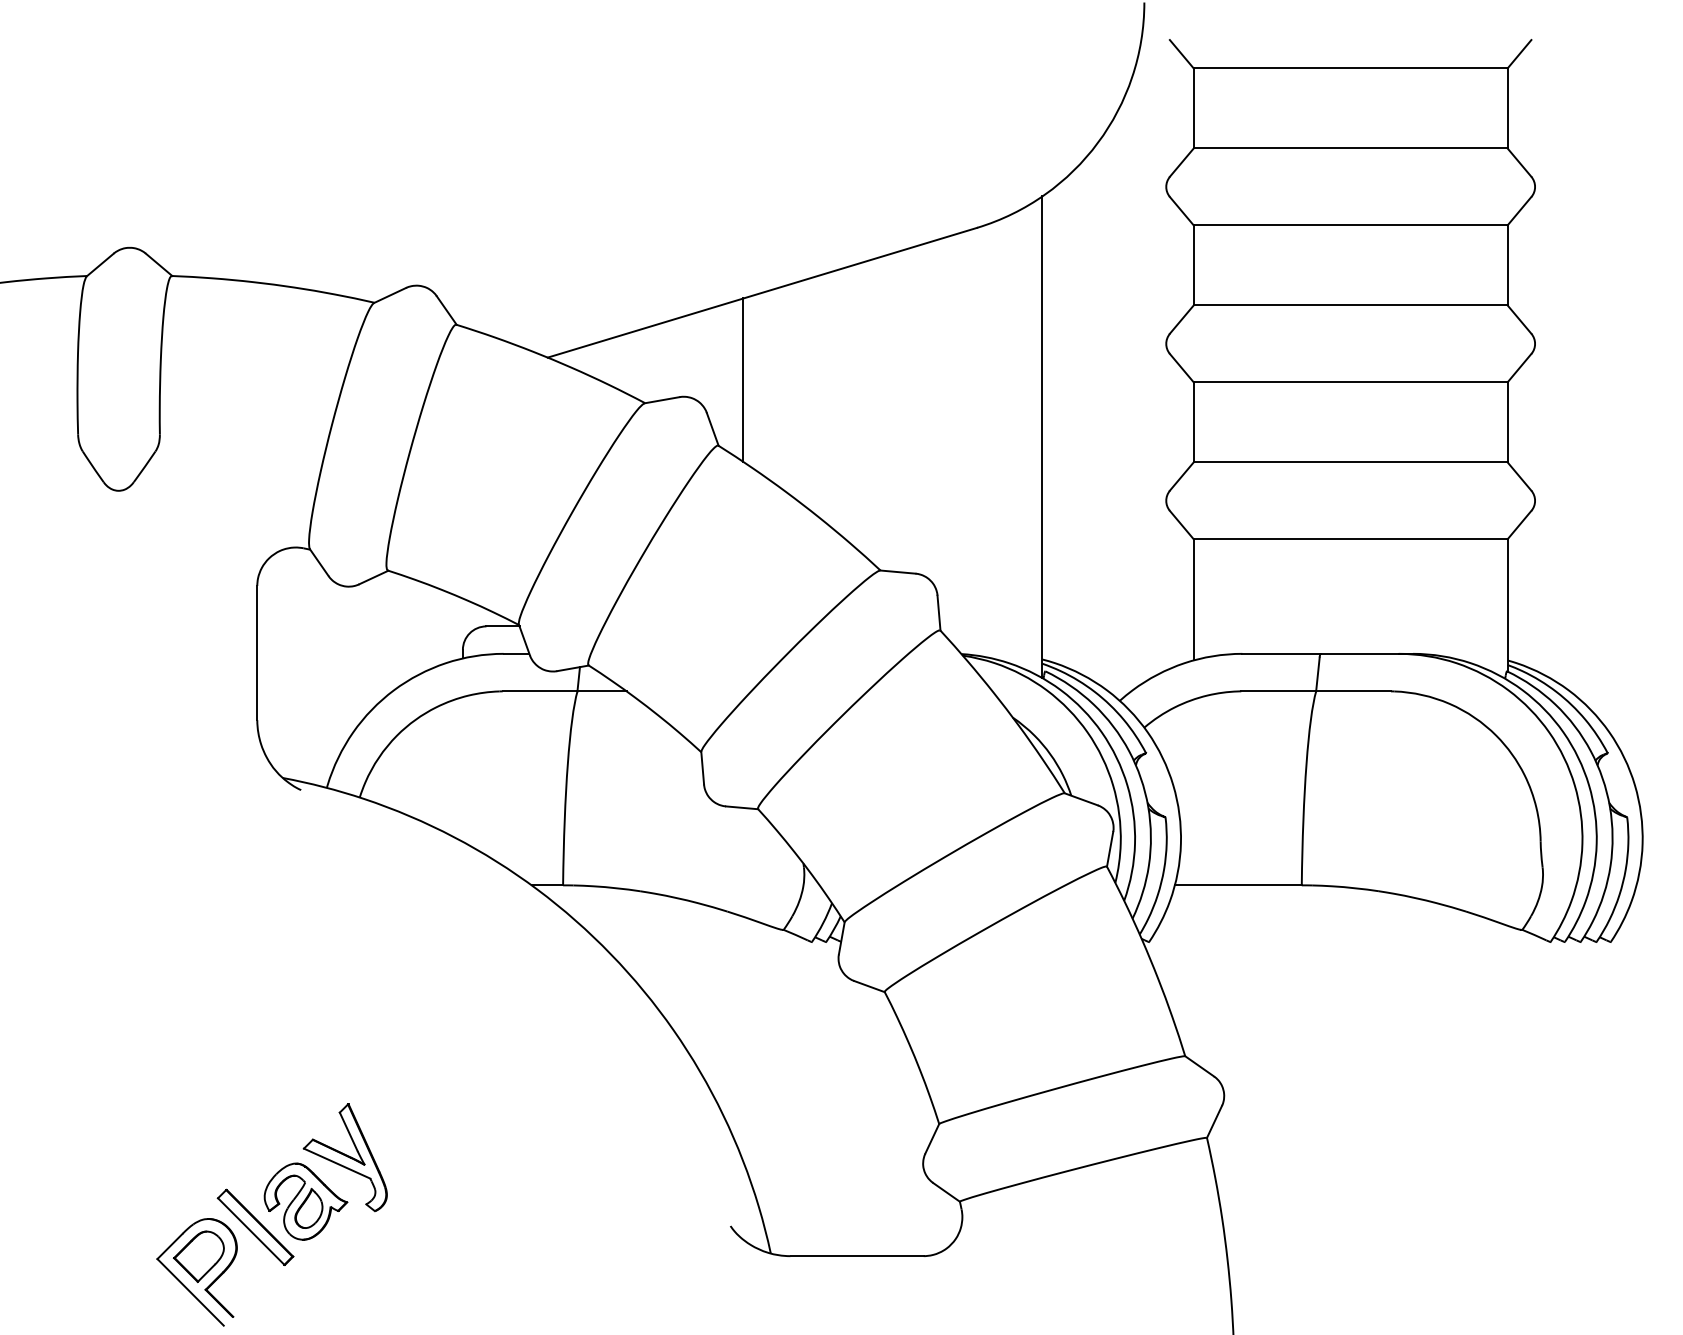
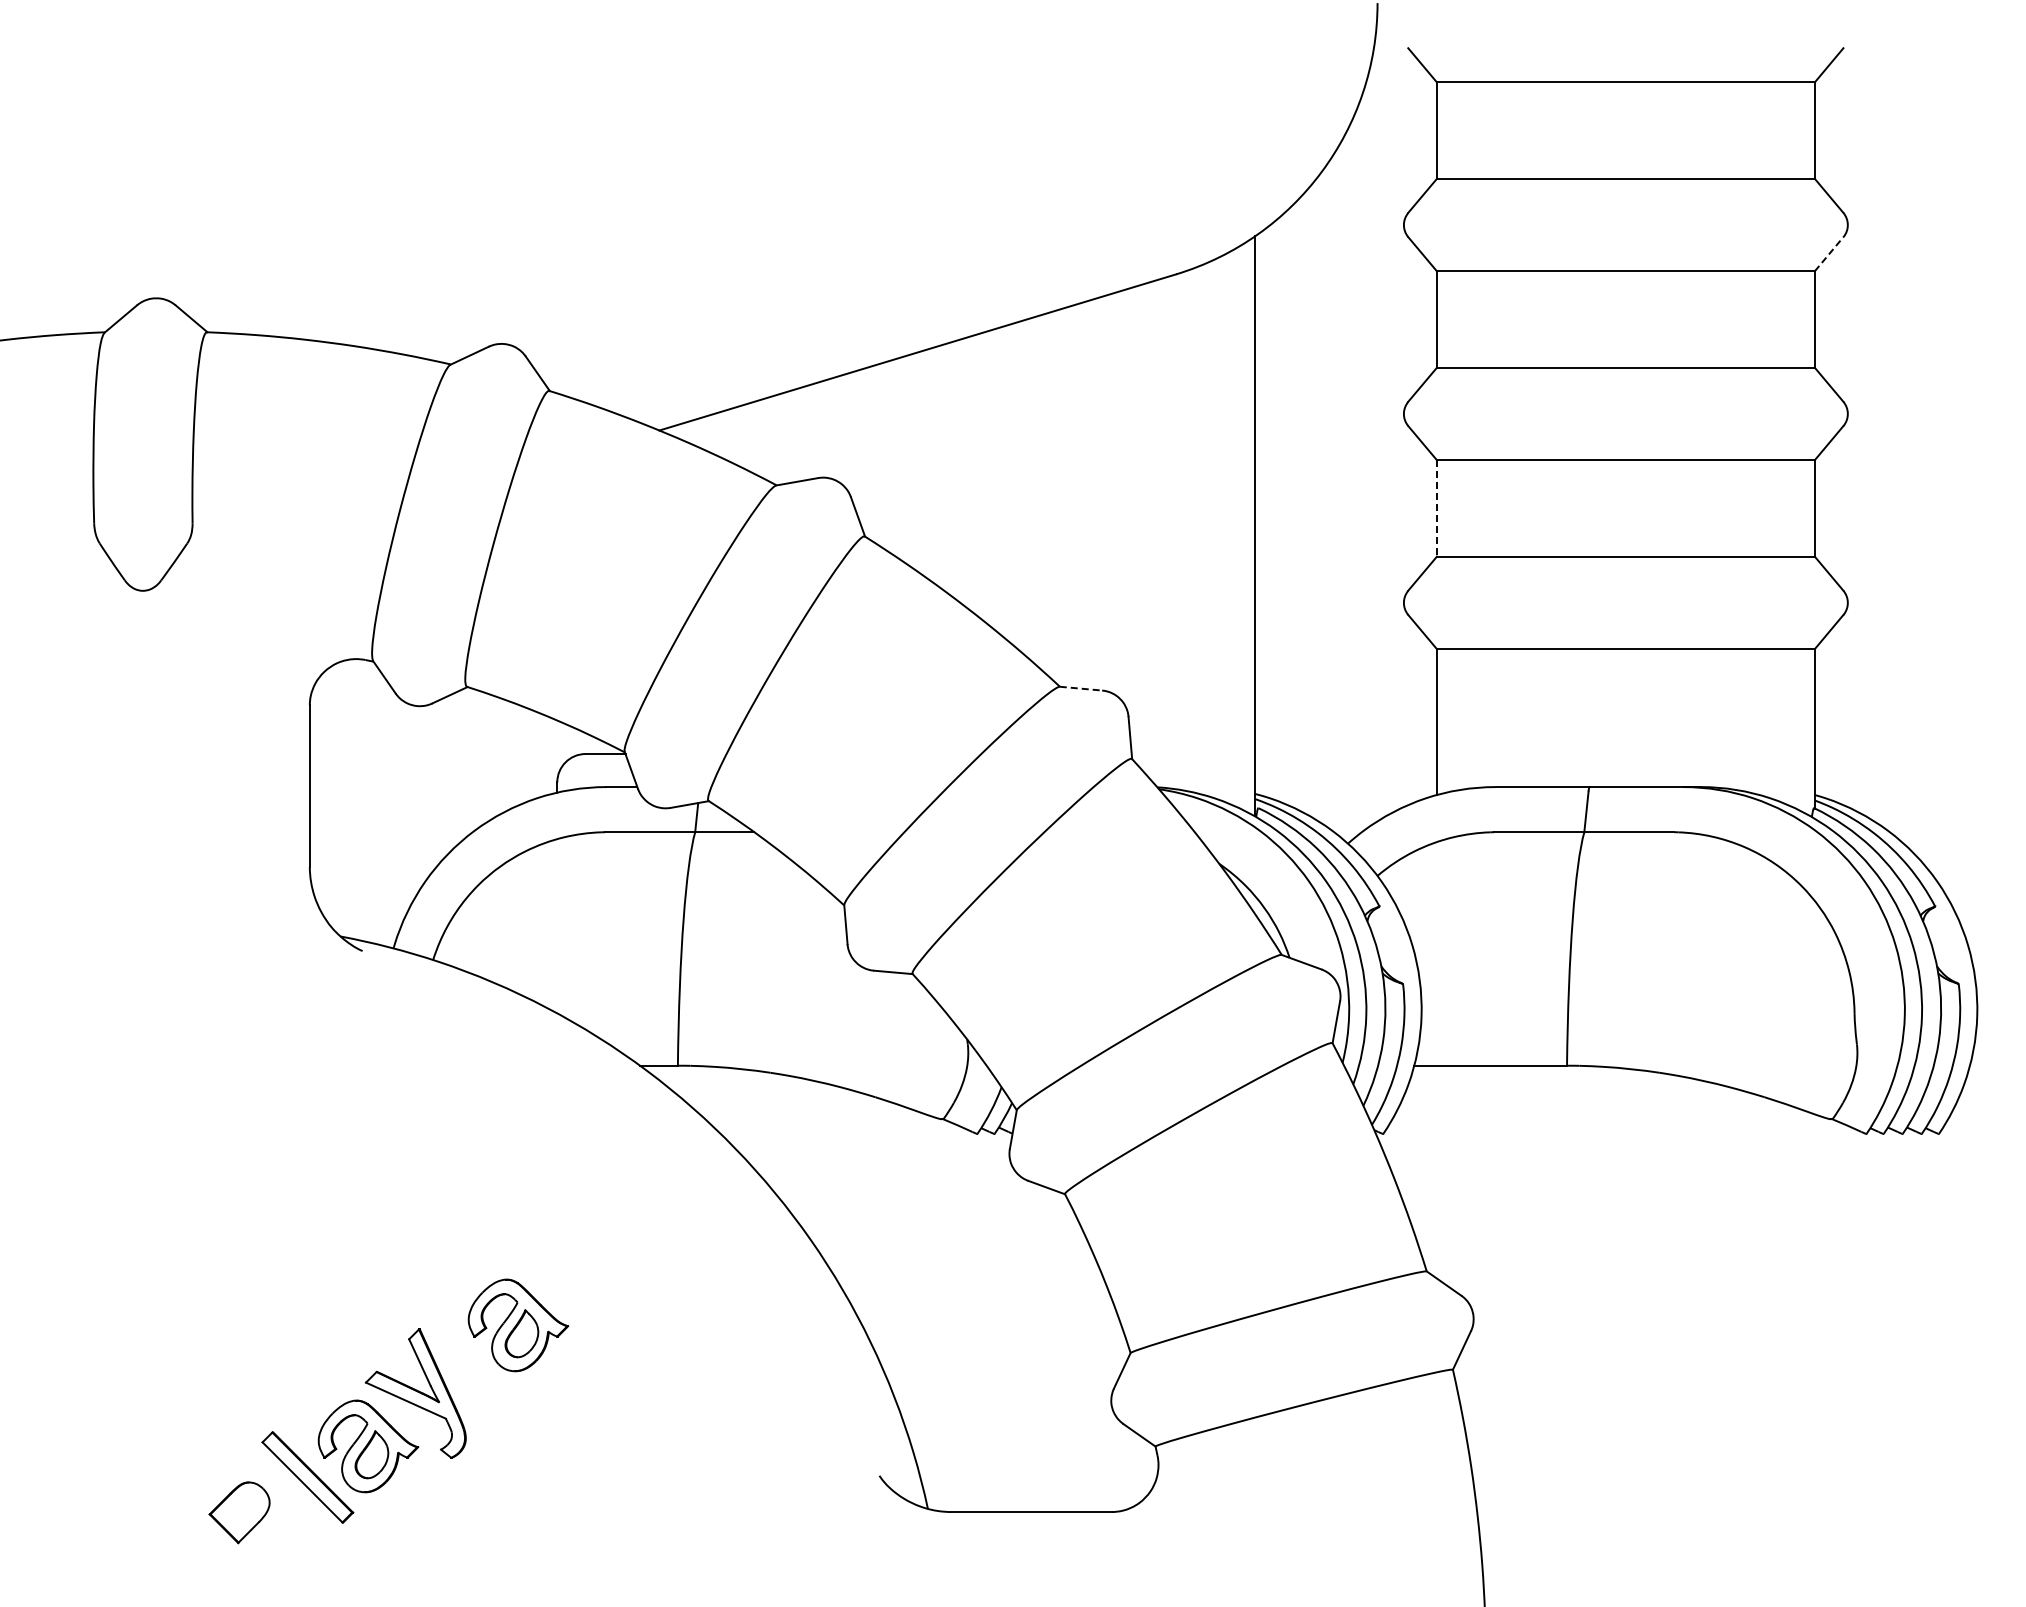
line: (1519, 210) -> (1829, 253), solid -> dashed
line: (743, 380) -> (894, 457), removed
line: (1193, 422) -> (1436, 508), solid -> dashed
line: (898, 571) -> (1081, 688), solid -> dashed
part: (430, 1101) -> (518, 1325), added
part: (209, 1284) -> (252, 1546), removed

